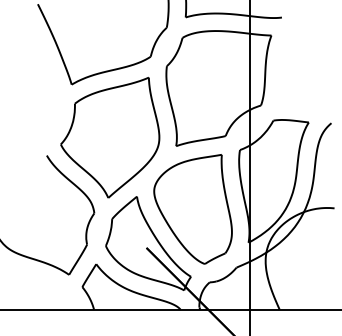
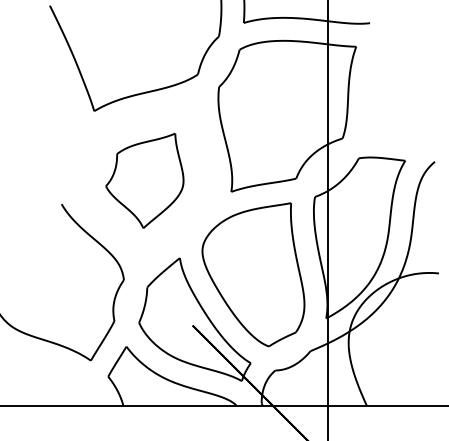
part: (110, 137) -> (144, 180), size x0.6

